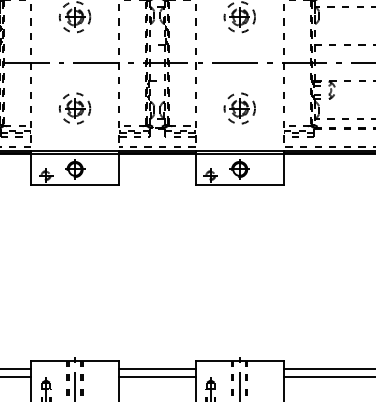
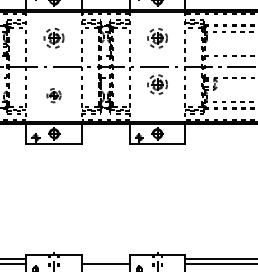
part: (74, 108) -> (53, 95), size x0.7
part: (239, 108) -> (157, 84), moved
line: (156, 369) -> (105, 259), removed

